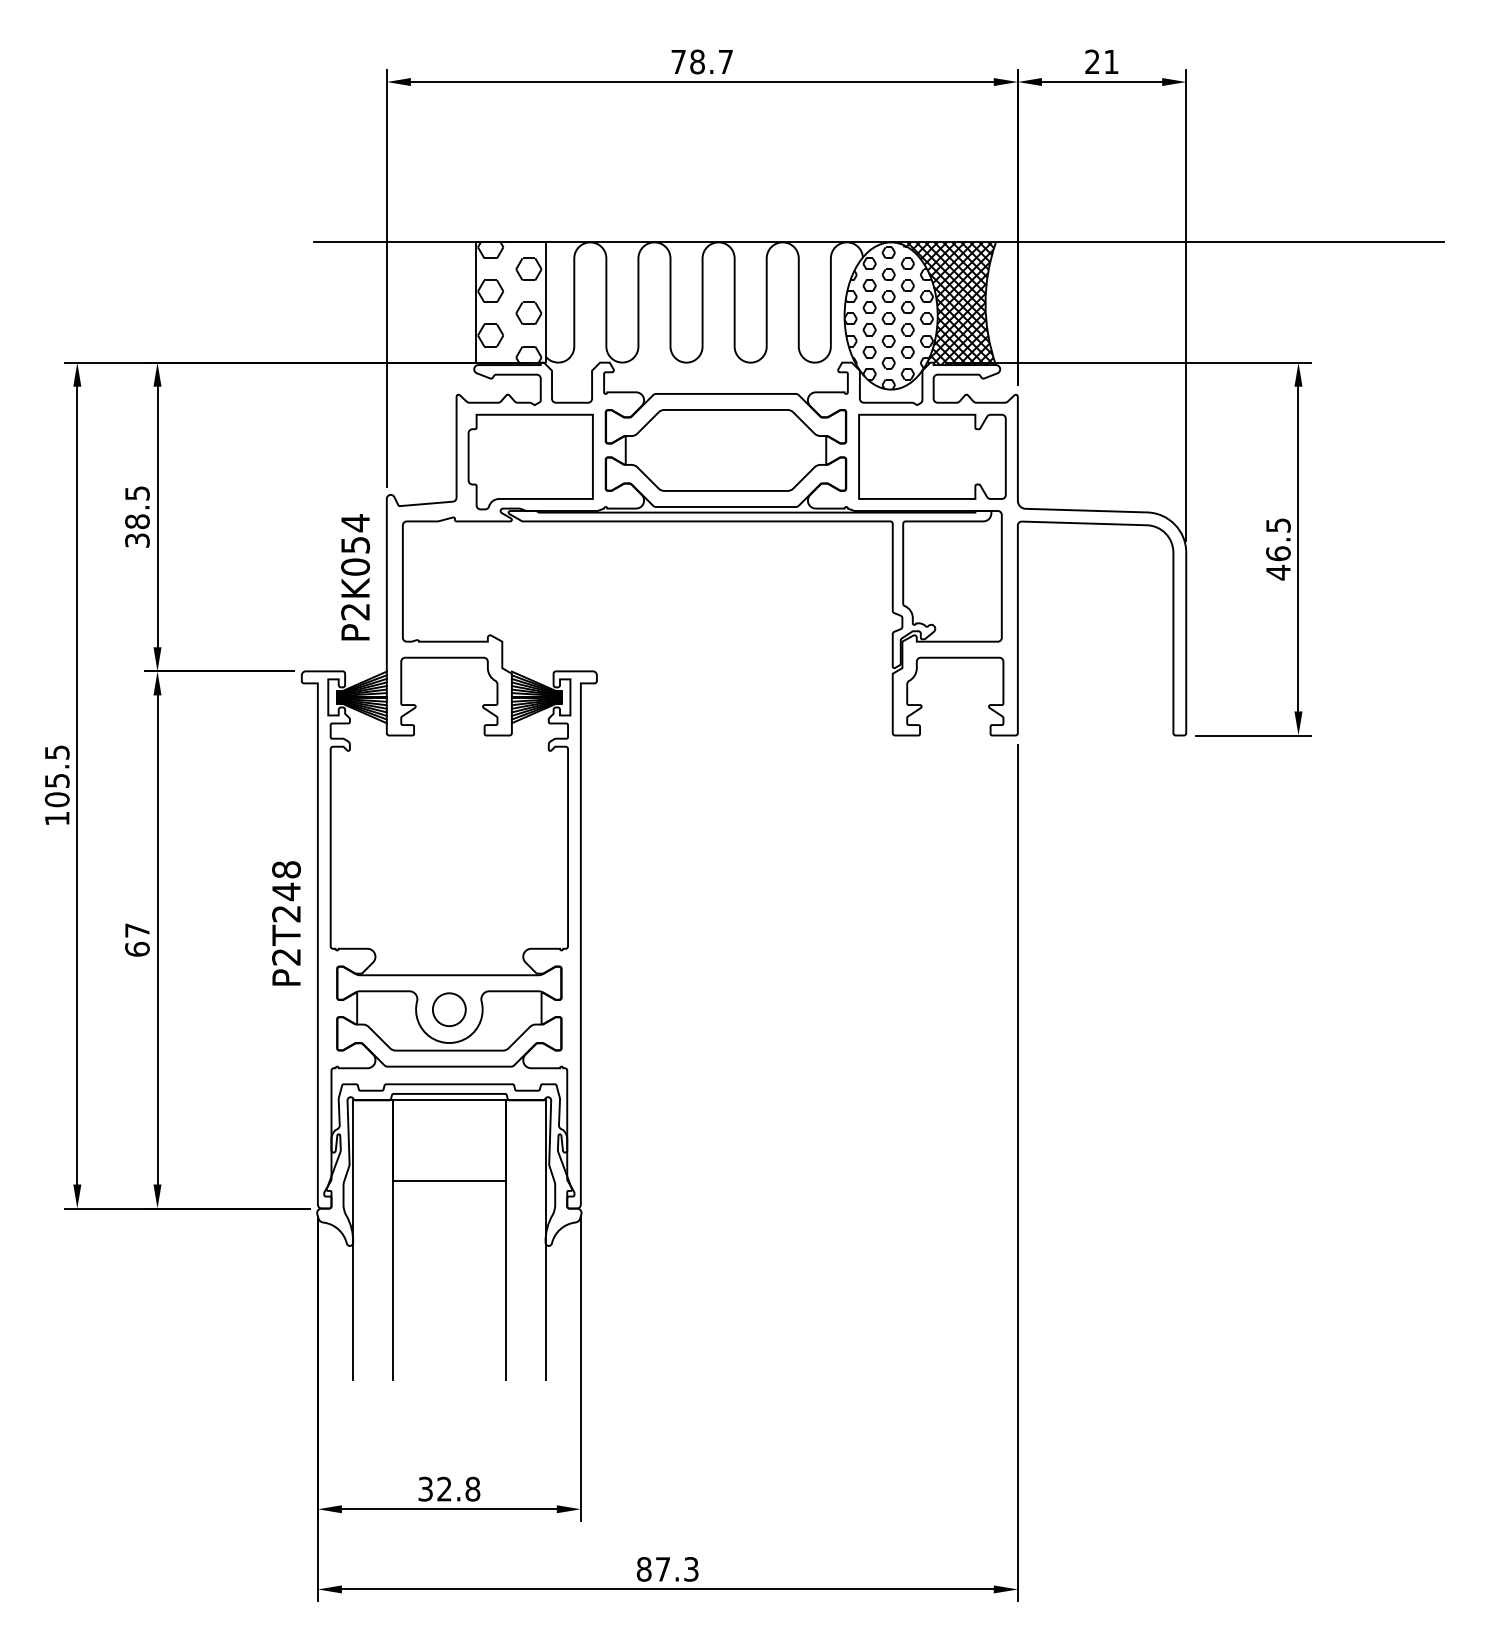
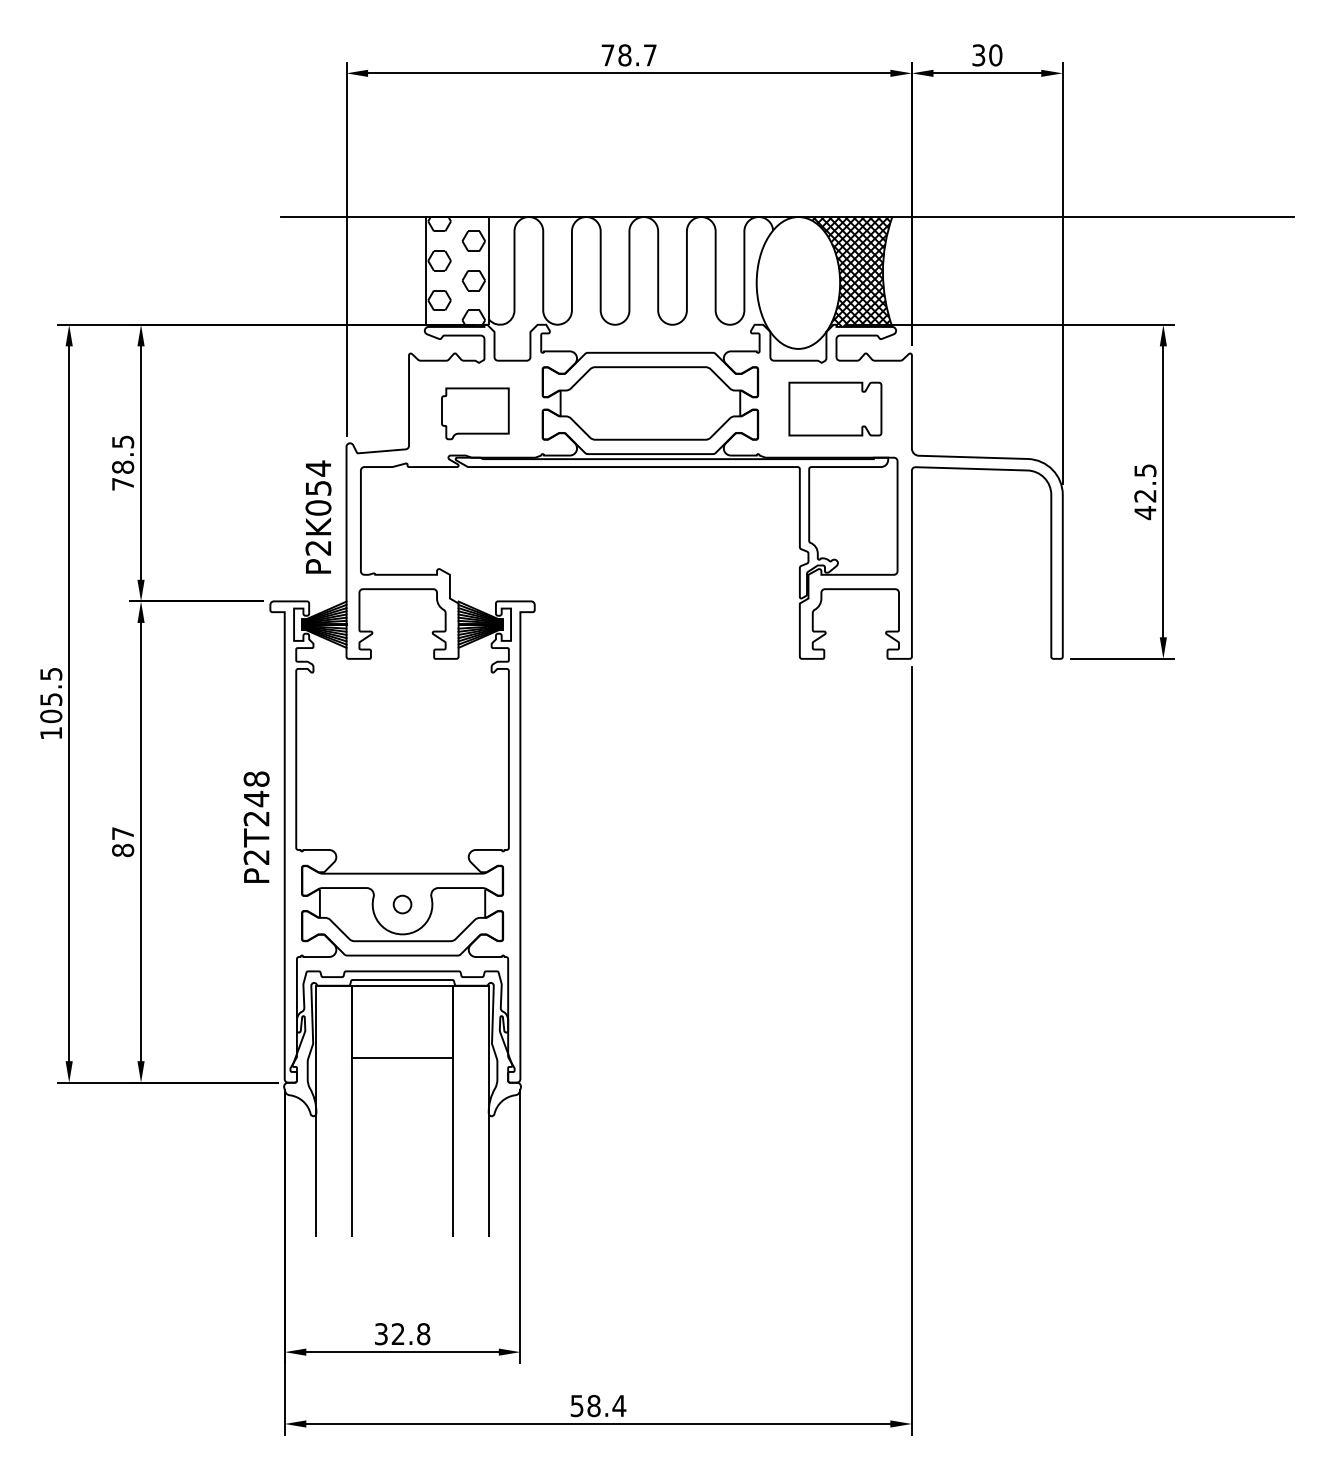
text: (1101, 61) -> (986, 54), 21 -> 30
hatch: (888, 316) -> (796, 283), removed
part: (932, 456) -> (835, 408), size x0.7
part: (530, 461) -> (475, 413), size x0.6
text: (137, 540) -> (123, 484), 38.5 -> 78.5
text: (1278, 553) -> (1145, 495), 46.5 -> 42.5
text: (137, 948) -> (123, 849), 67 -> 87
circle: (448, 1009) -> (401, 904), size x0.6
text: (667, 1569) -> (598, 1406), 87.3 -> 58.4

